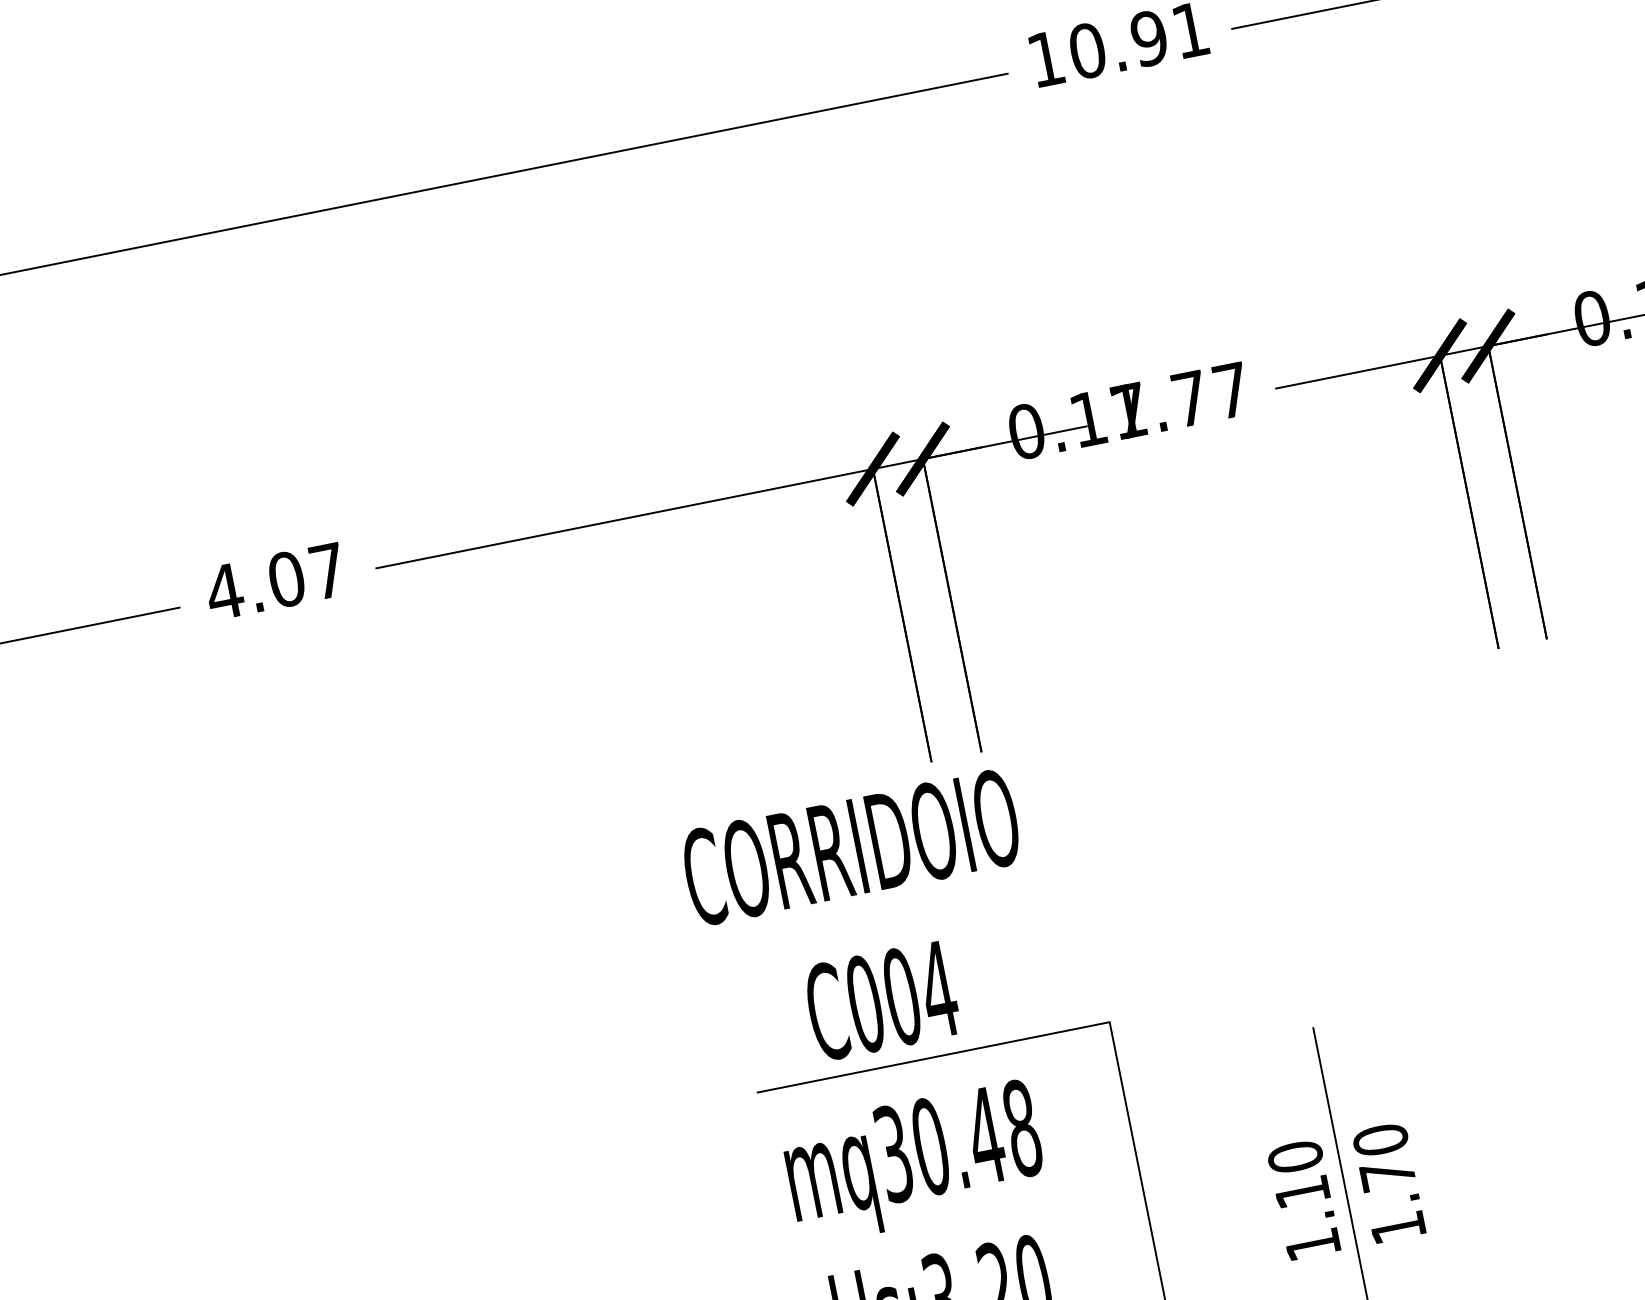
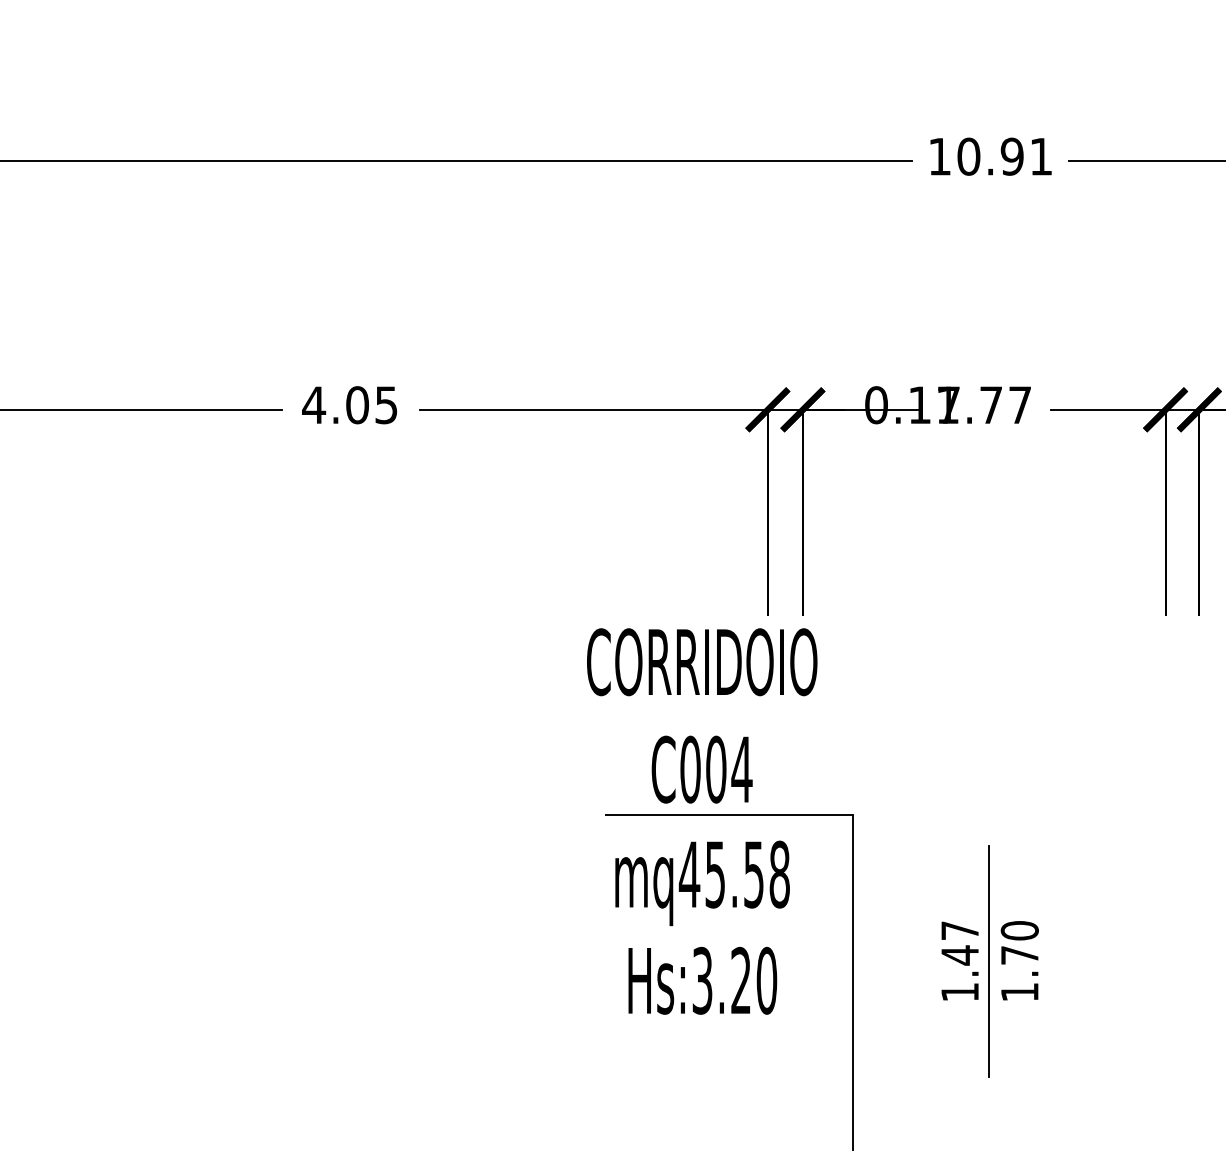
text: (328, 571) -> (386, 405), 4.07 -> 4.05
text: (939, 1144) -> (721, 874), mq30.48 -> mq45.58
text: (1299, 1175) -> (960, 943), 1.10 -> 1.47

